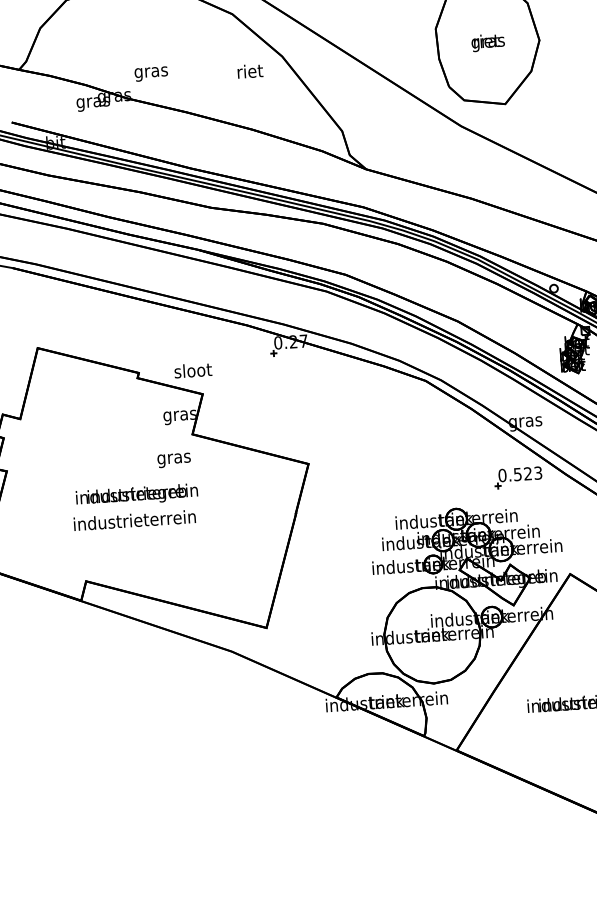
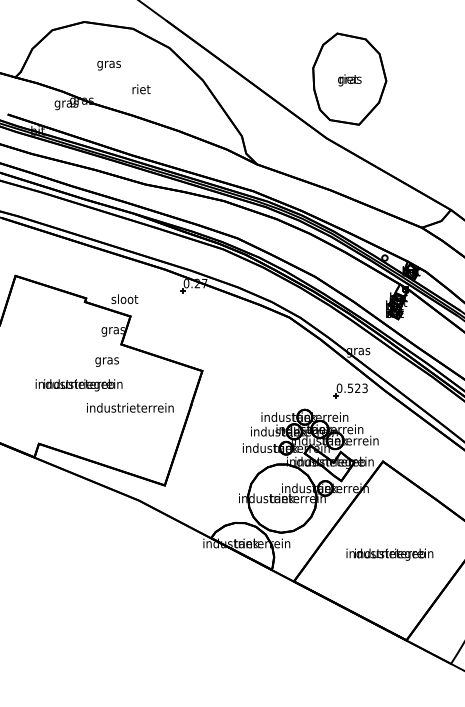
text: (250, 71) -> (141, 89), moved
text: (150, 73) -> (108, 65), moved
text: (135, 519) -> (130, 407), moved

